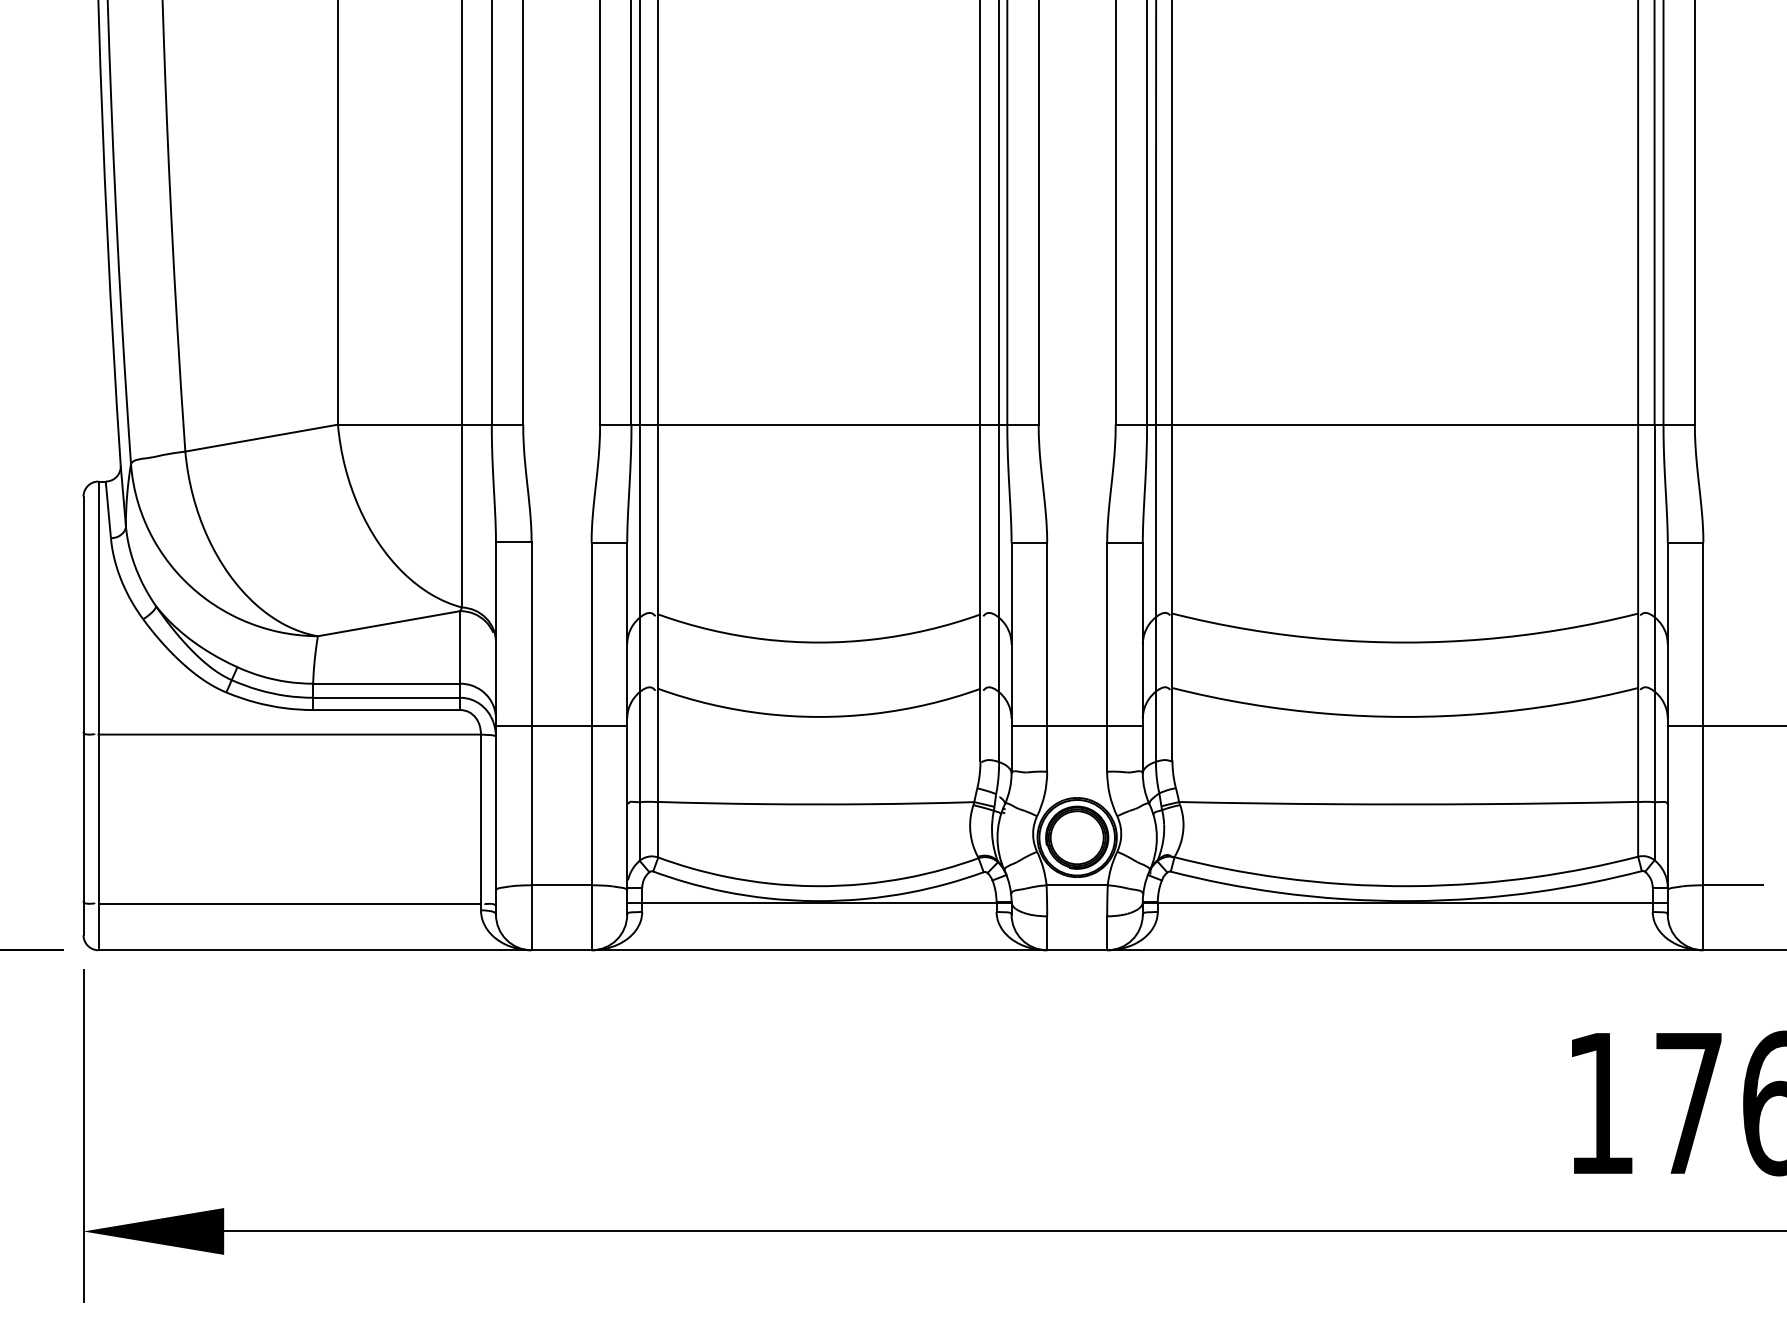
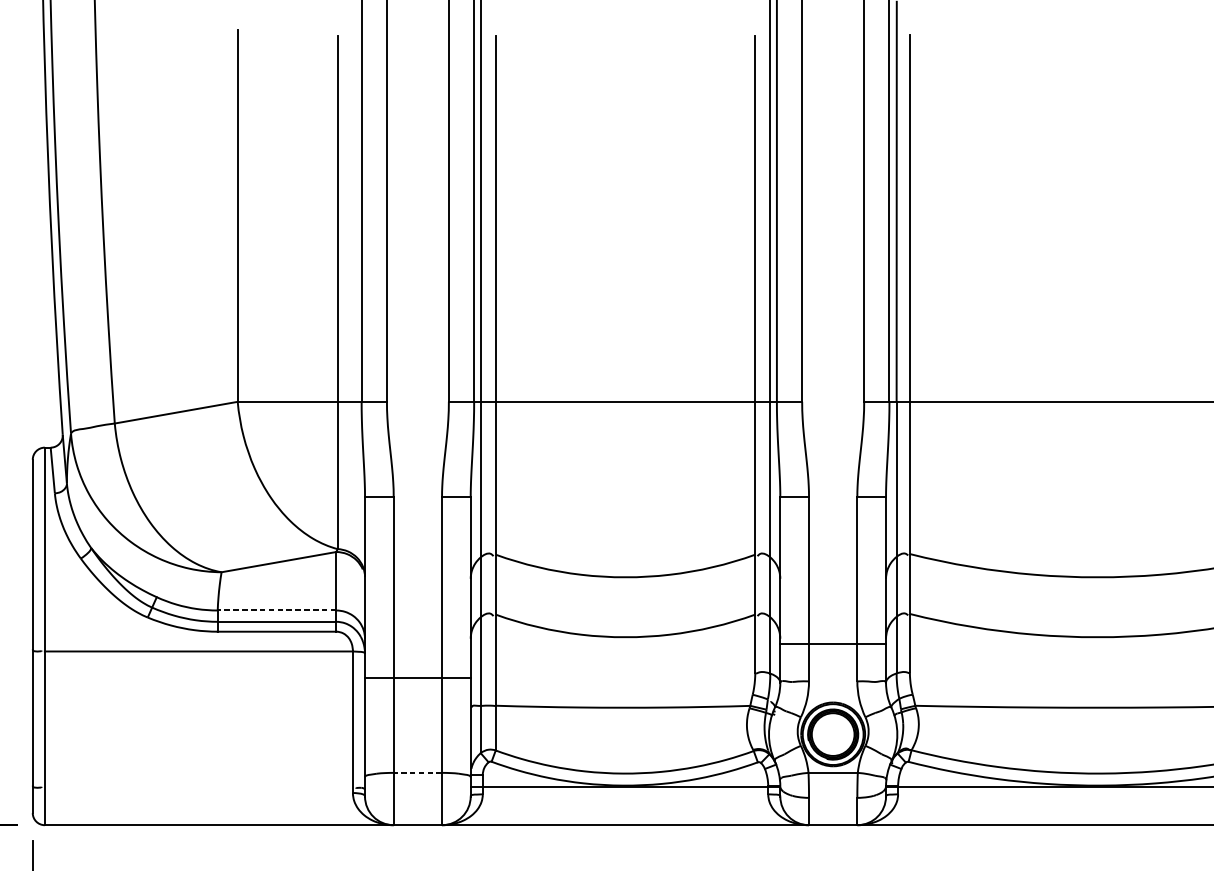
line: (386, 683) -> (276, 610), solid -> dashed
line: (561, 725) -> (417, 677), moved
line: (561, 885) -> (417, 773), solid -> dashed
line: (289, 903) -> (198, 787), removed

